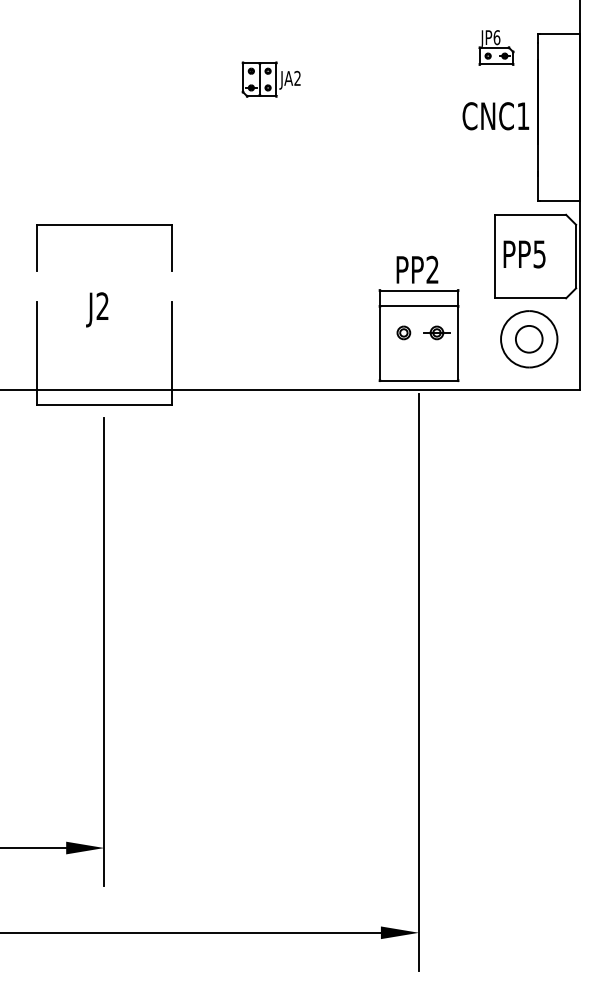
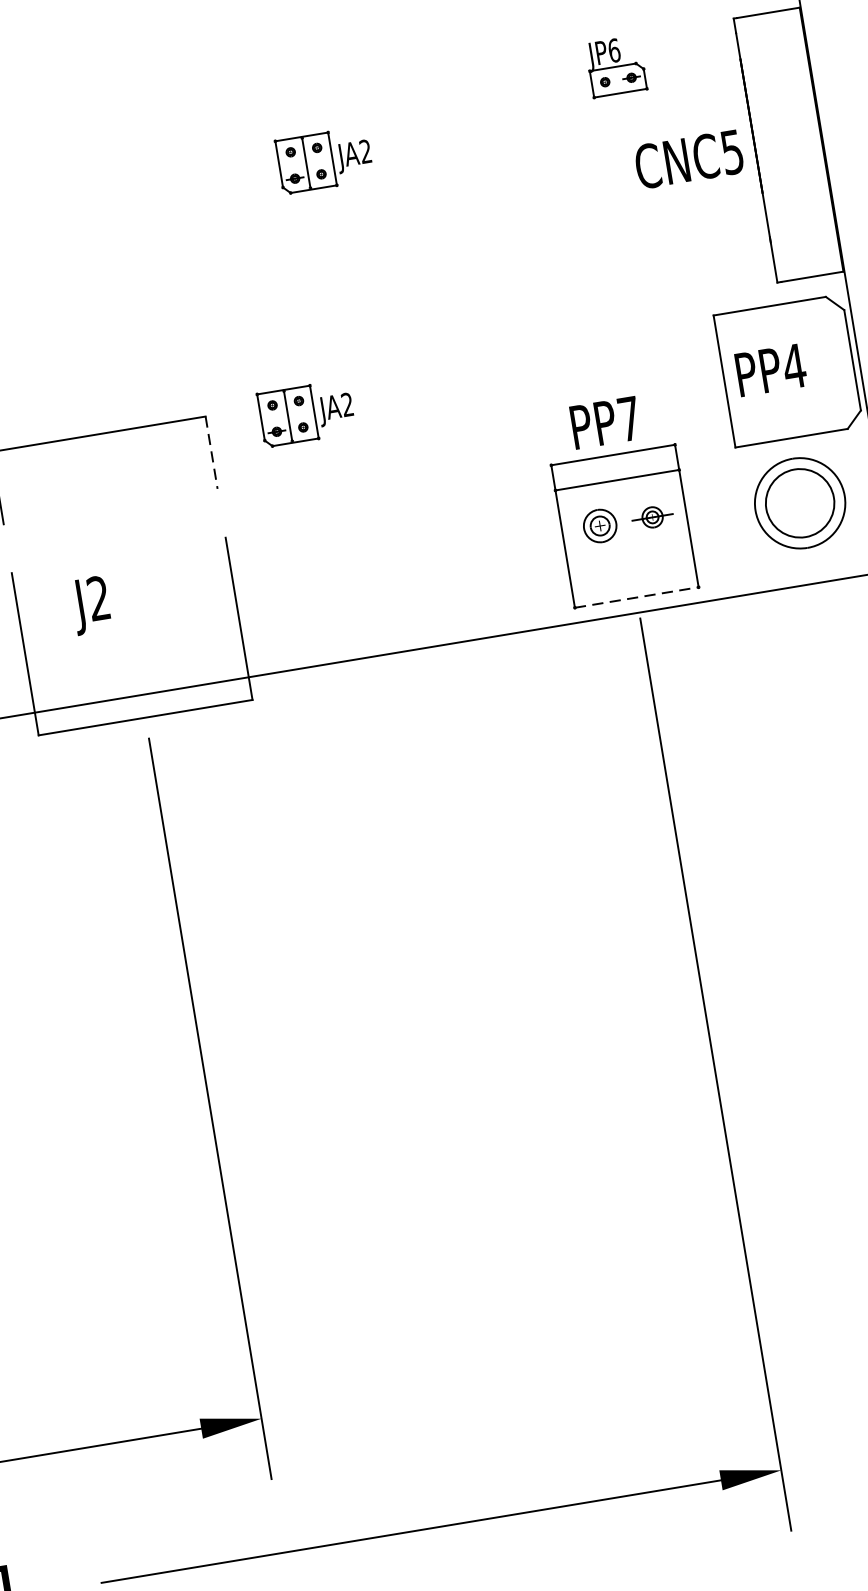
part: (496, 47) -> (616, 66), moved
text: (523, 116) -> (732, 152), CNC1 -> CNC5
part: (233, 233) -> (304, 413), added
line: (172, 248) -> (212, 453), solid -> dashed
text: (539, 254) -> (794, 366), PP5 -> PP4
text: (432, 269) -> (628, 418), PP2 -> PP7
text: (97, 309) -> (91, 604), moved
part: (403, 332) -> (599, 525), size x1.6
circle: (528, 338) -> (798, 502), size x1.6
line: (419, 380) -> (637, 597), solid -> dashed

